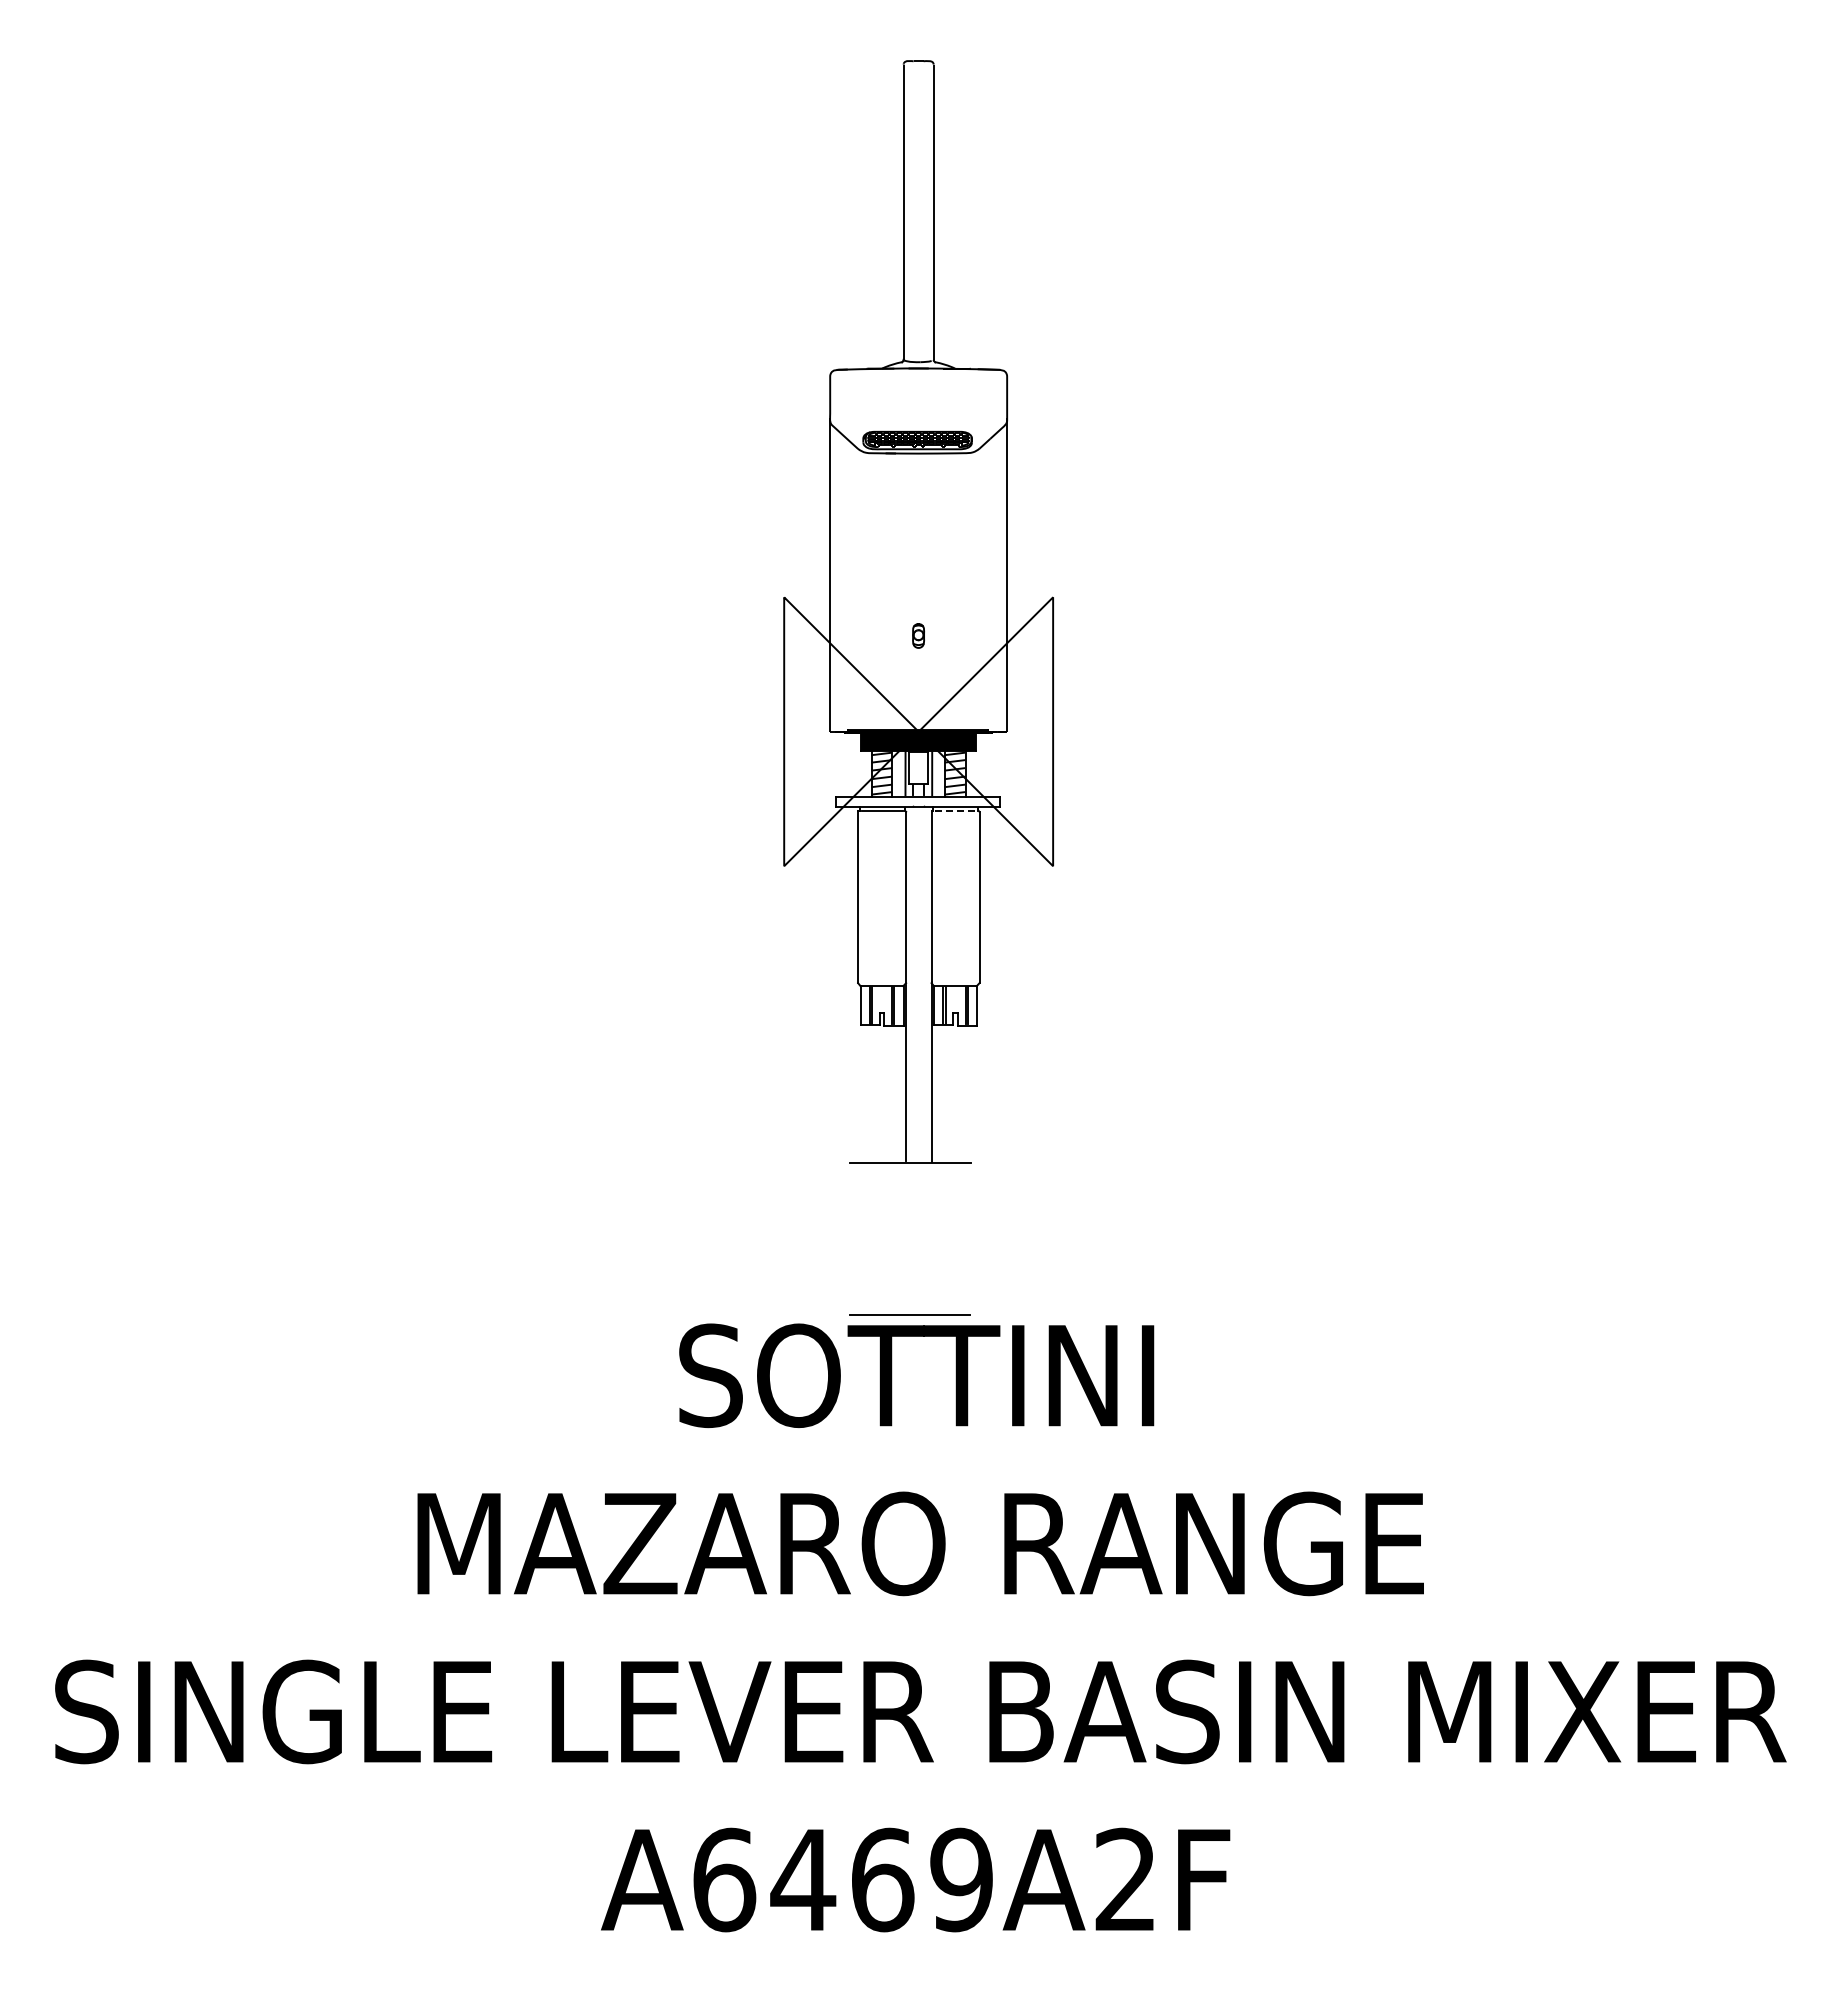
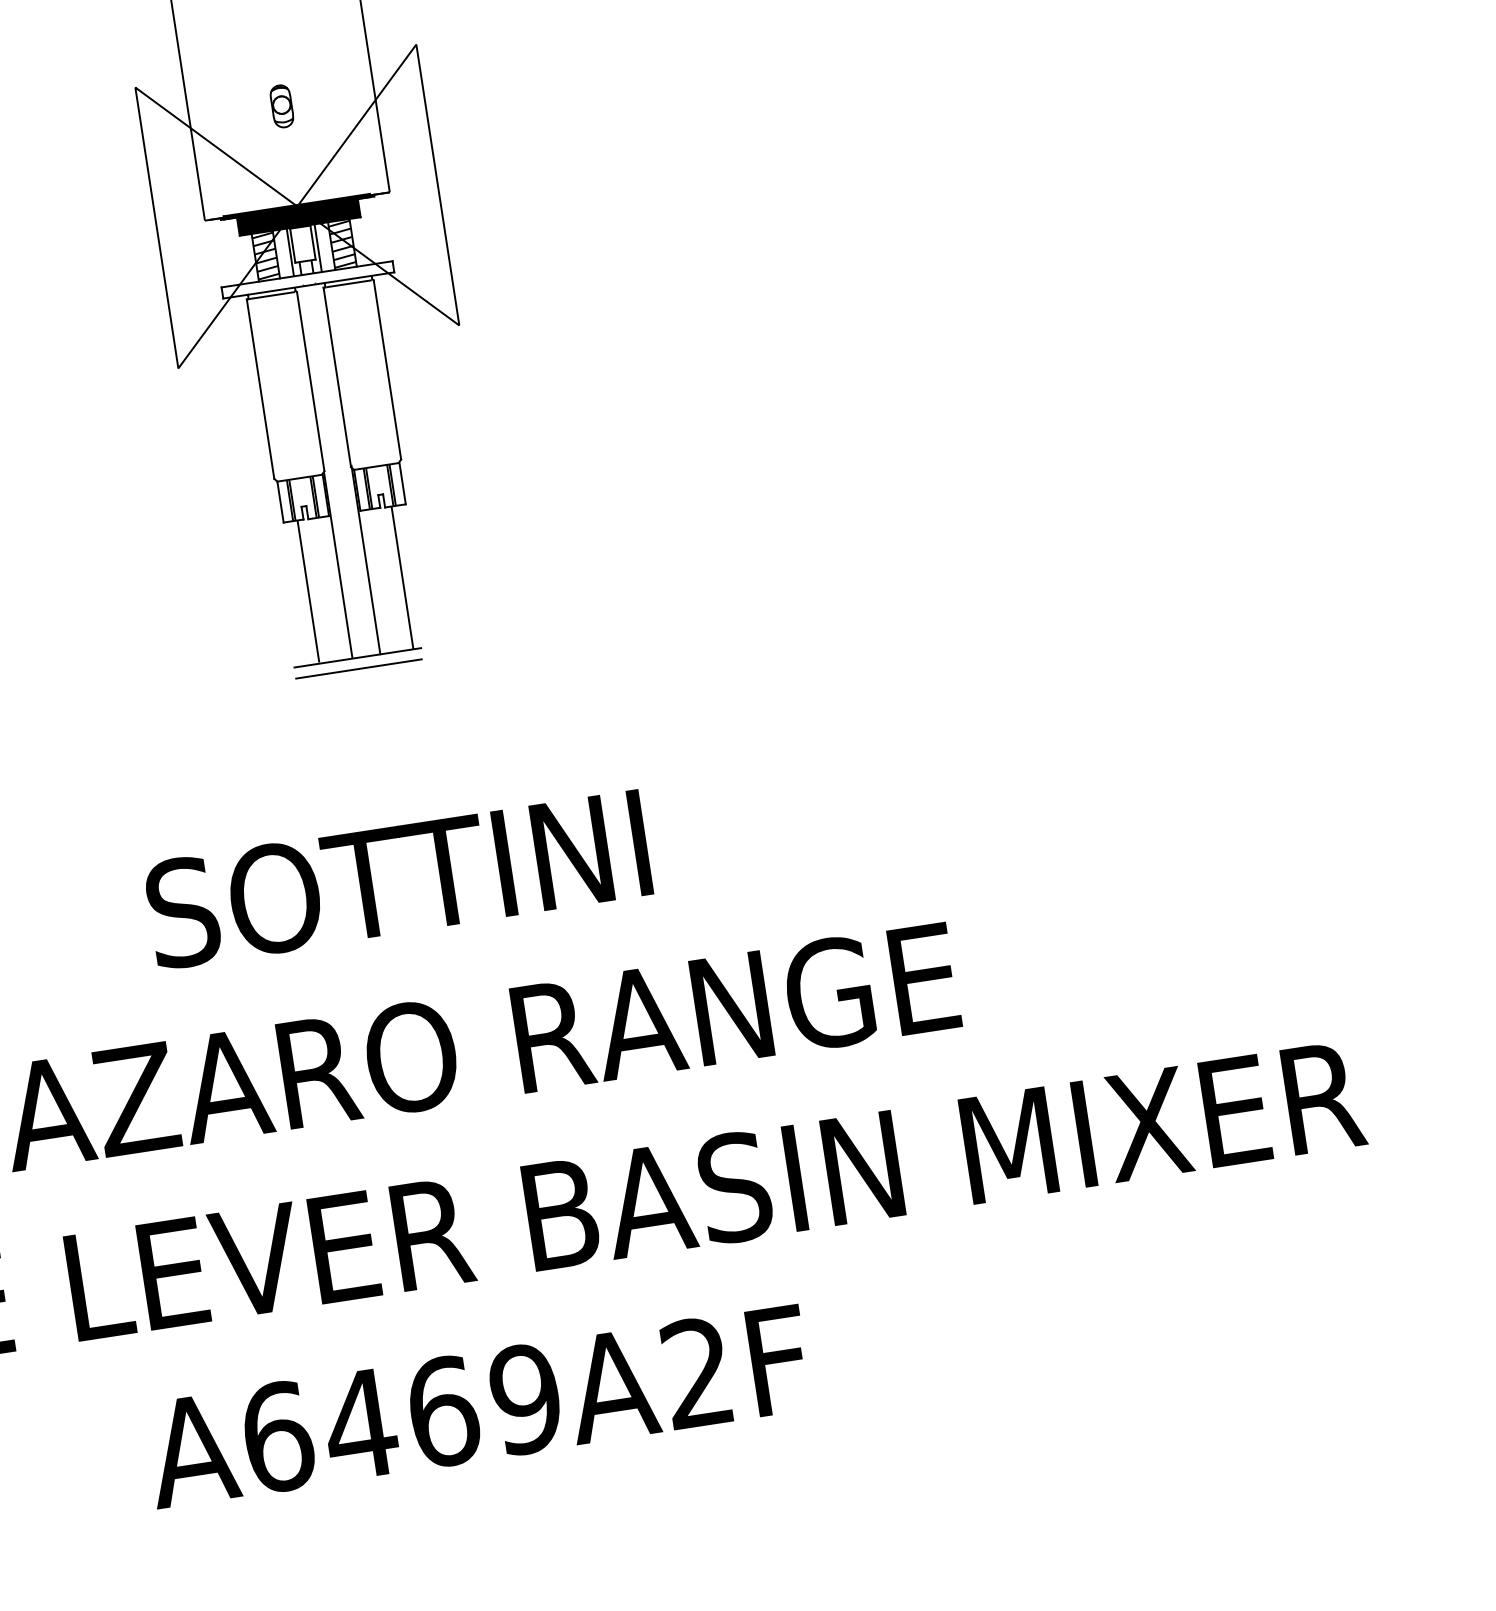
part: (918, 635) -> (281, 105), size x1.67
line: (955, 811) -> (348, 283), dashed -> solid
line: (873, 1093) -> (308, 591), added
line: (963, 1093) -> (402, 577), added
line: (909, 1314) -> (358, 668), moved

